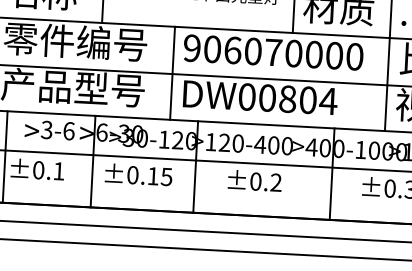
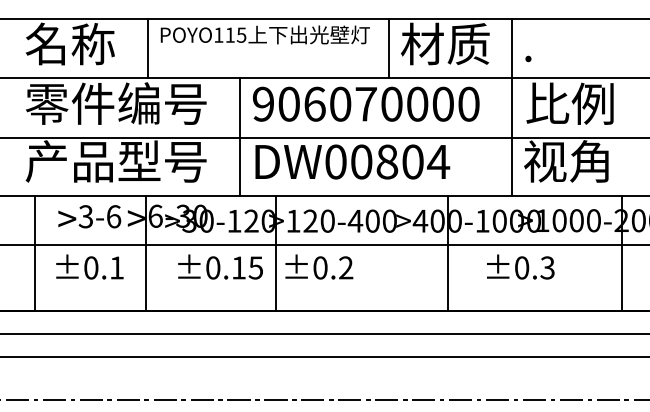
text: (37, 169) -> (89, 266), moved
text: (138, 174) -> (220, 266), moved
text: (255, 180) -> (319, 266), moved

